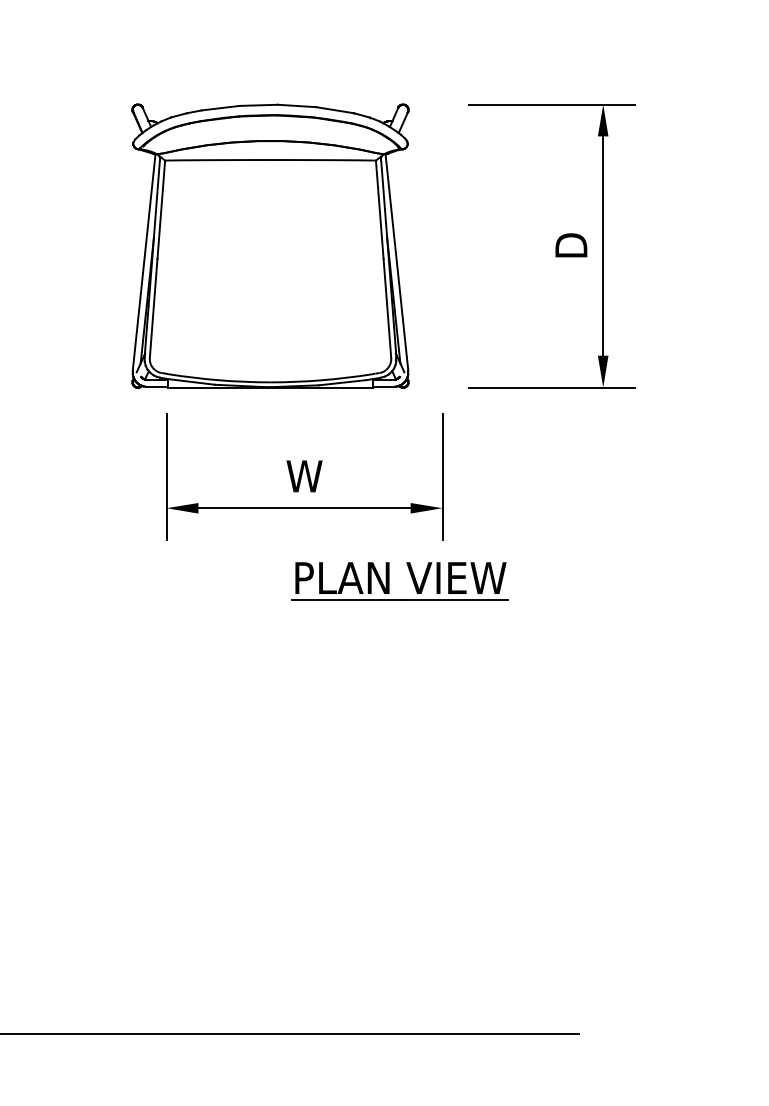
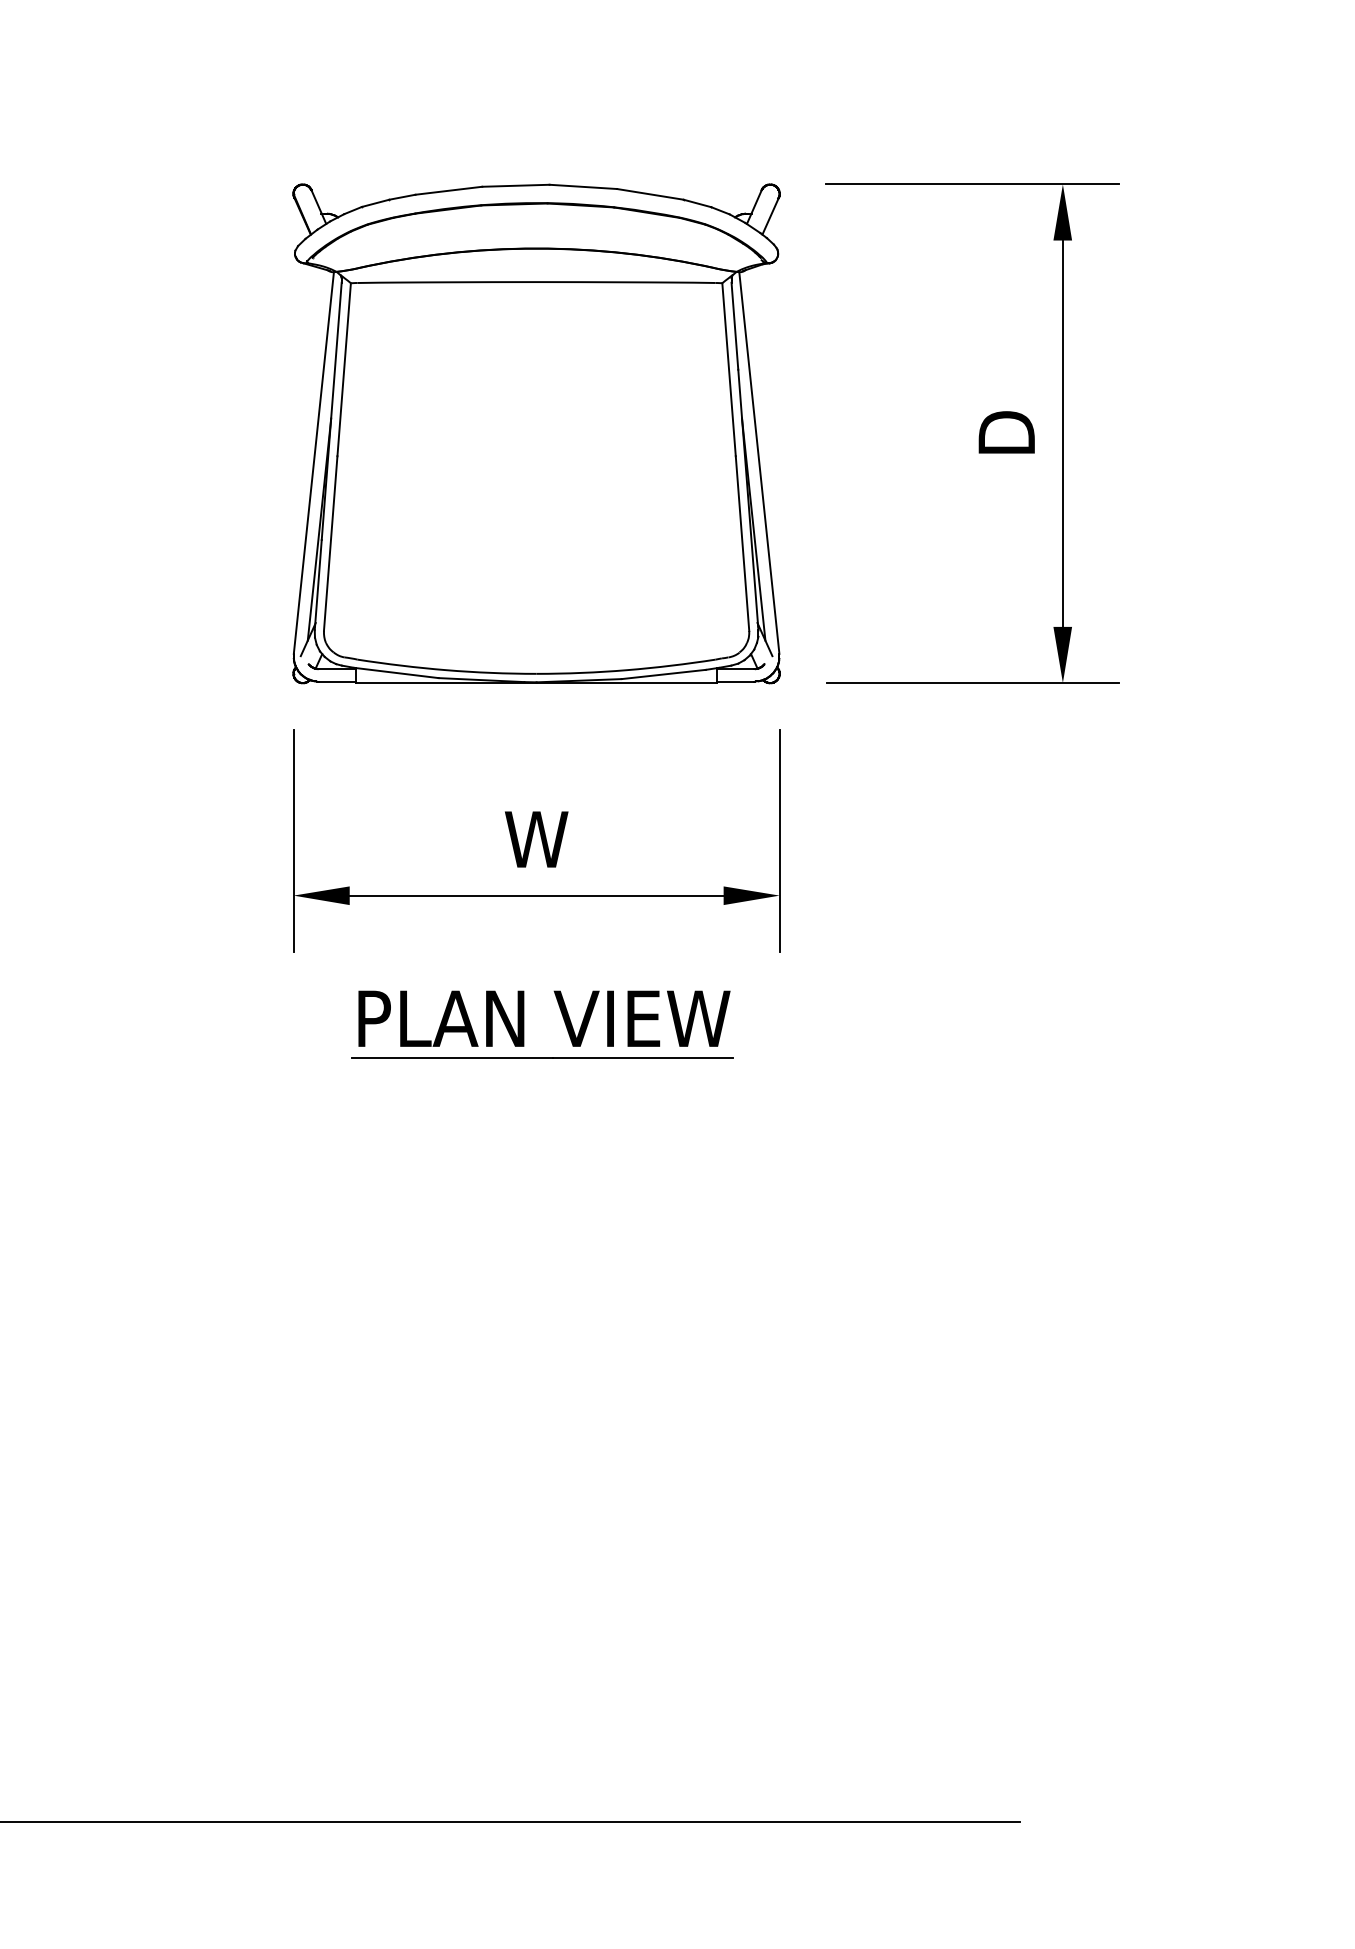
part: (270, 245) -> (536, 432), moved
part: (389, 581) -> (524, 1024), moved

